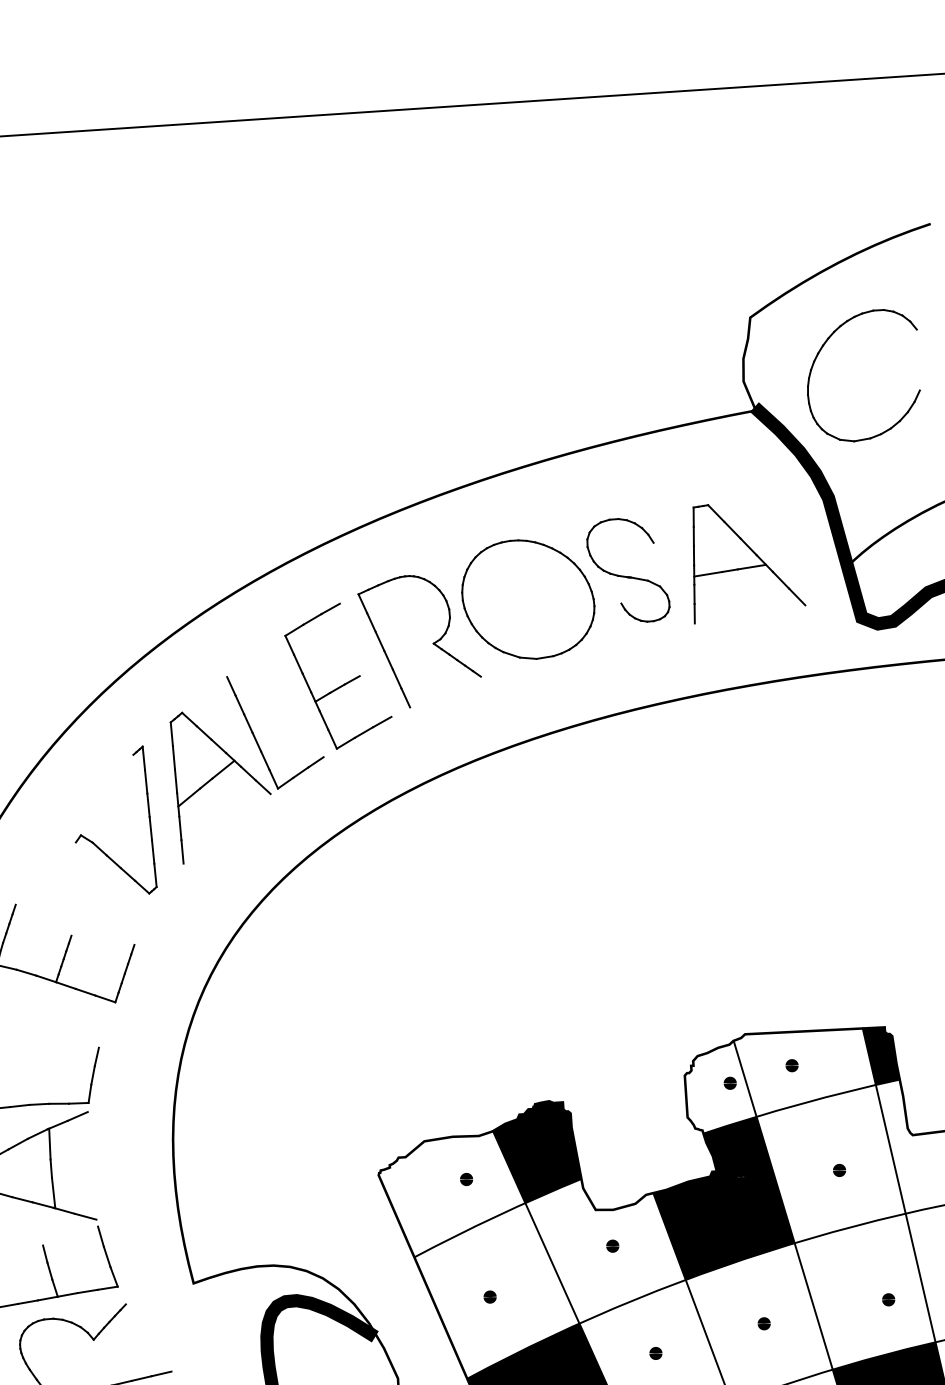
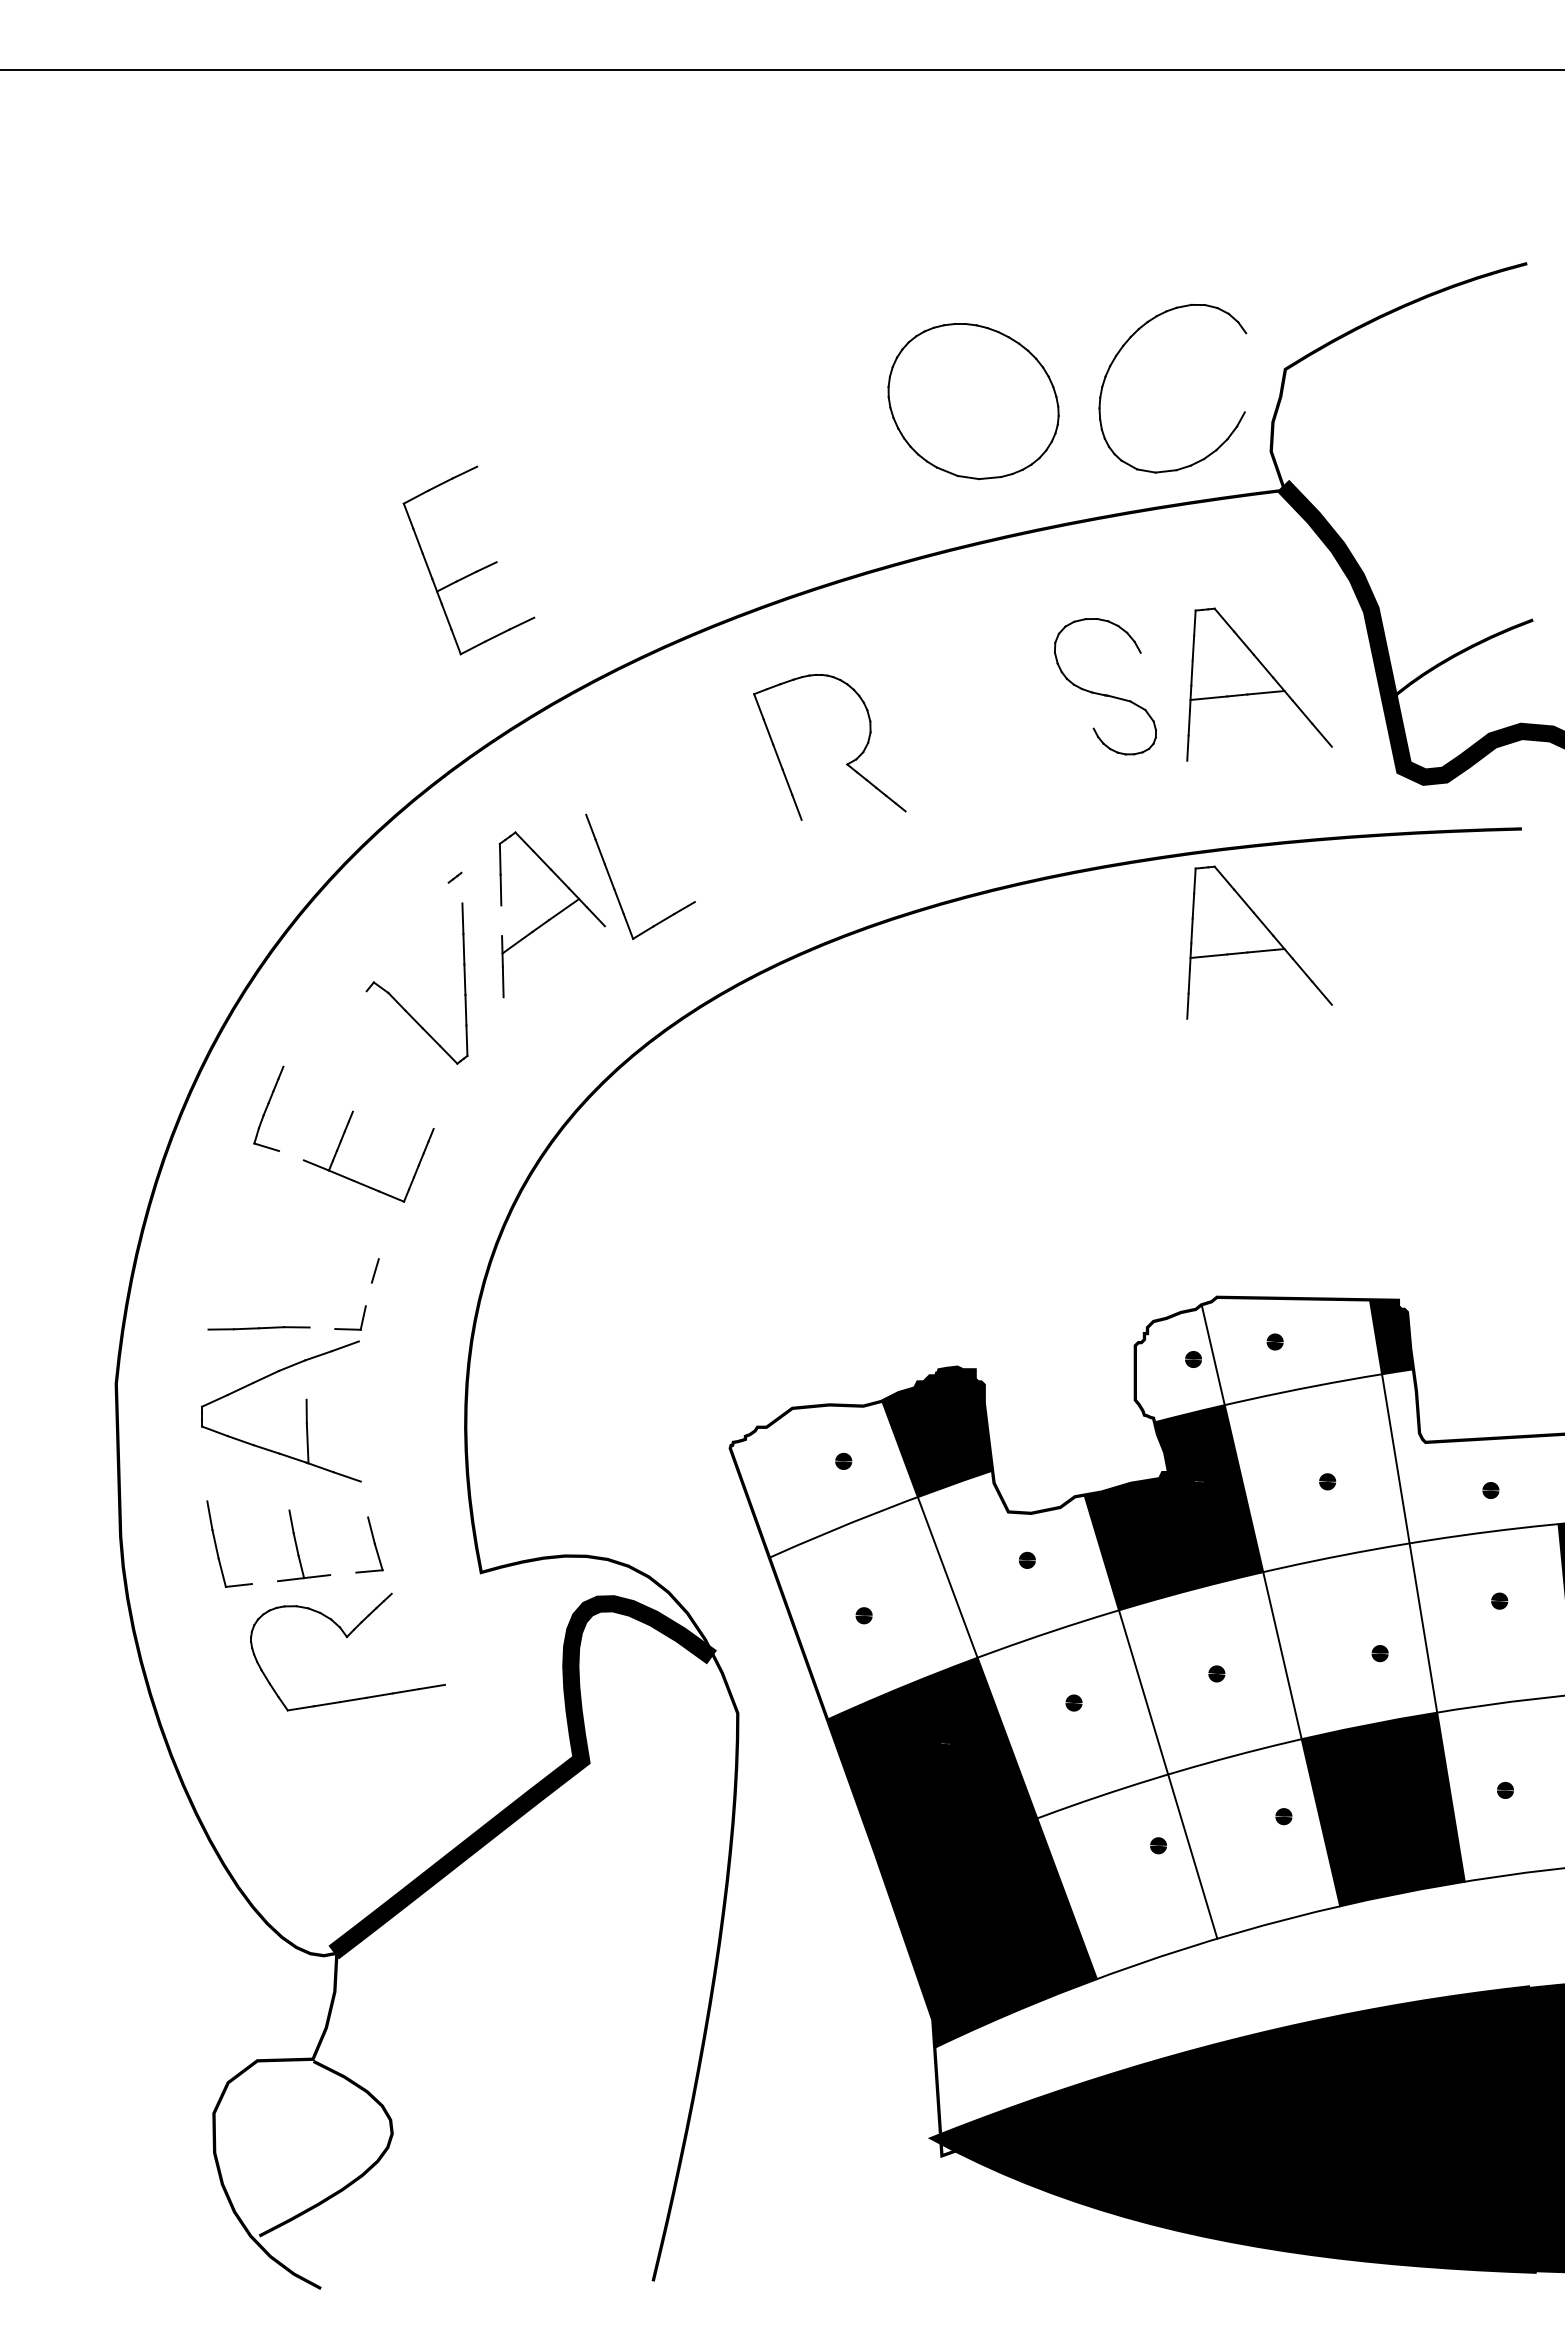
part: (821, 349) -> (1121, 350), moved
part: (528, 599) -> (973, 401), moved
part: (343, 684) -> (474, 571), moved
line: (231, 686) -> (581, 802), removed
line: (405, 698) -> (806, 832), removed
line: (143, 757) -> (461, 887), removed
part: (759, 759) -> (1259, 942), added
line: (175, 781) -> (501, 920), removed
line: (262, 787) -> (613, 935), removed
line: (182, 851) -> (503, 1012), removed
line: (26, 972) -> (291, 1155), removed
line: (92, 1075) -> (368, 1294), removed
line: (59, 1103) -> (322, 1328), removed
line: (49, 1143) -> (306, 1379), removed
line: (101, 1236) -> (365, 1503), removed
line: (87, 1291) -> (343, 1573), removed
line: (27, 1302) -> (264, 1582), removed

